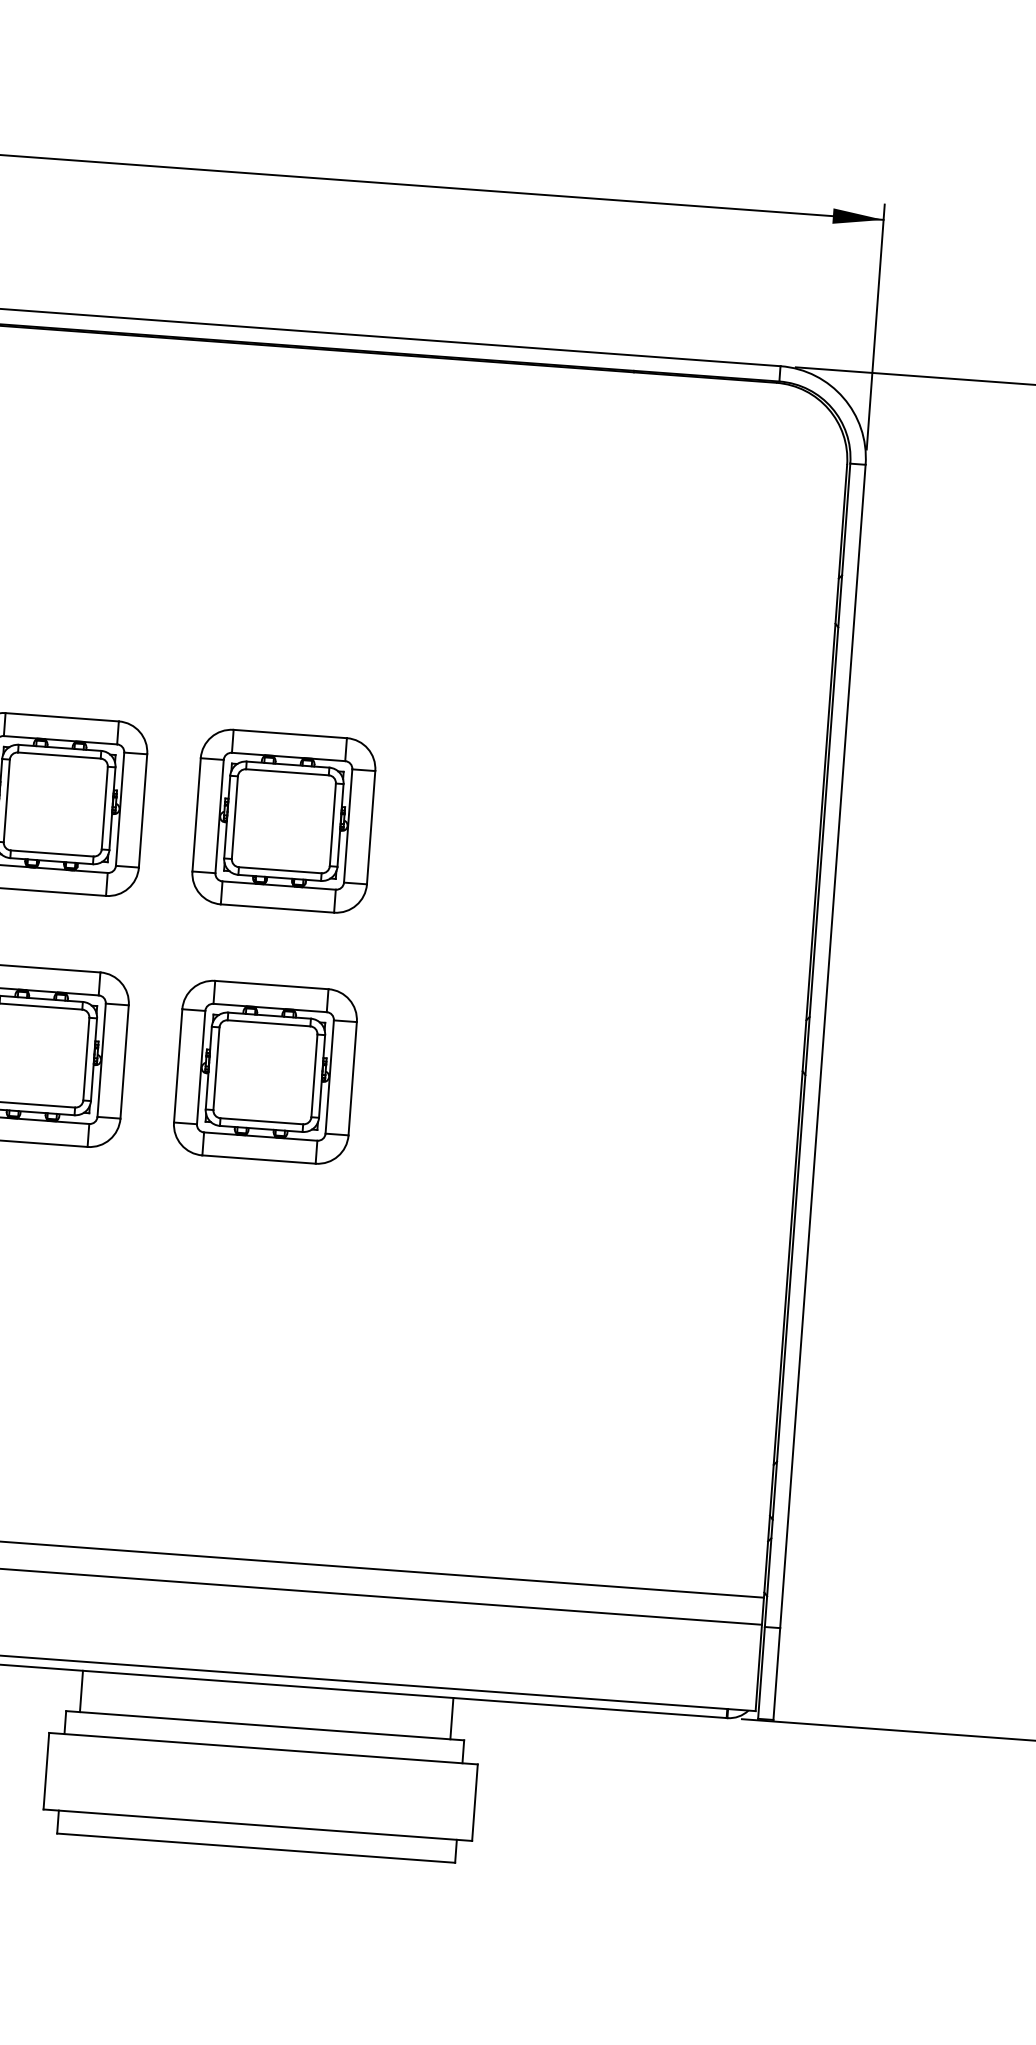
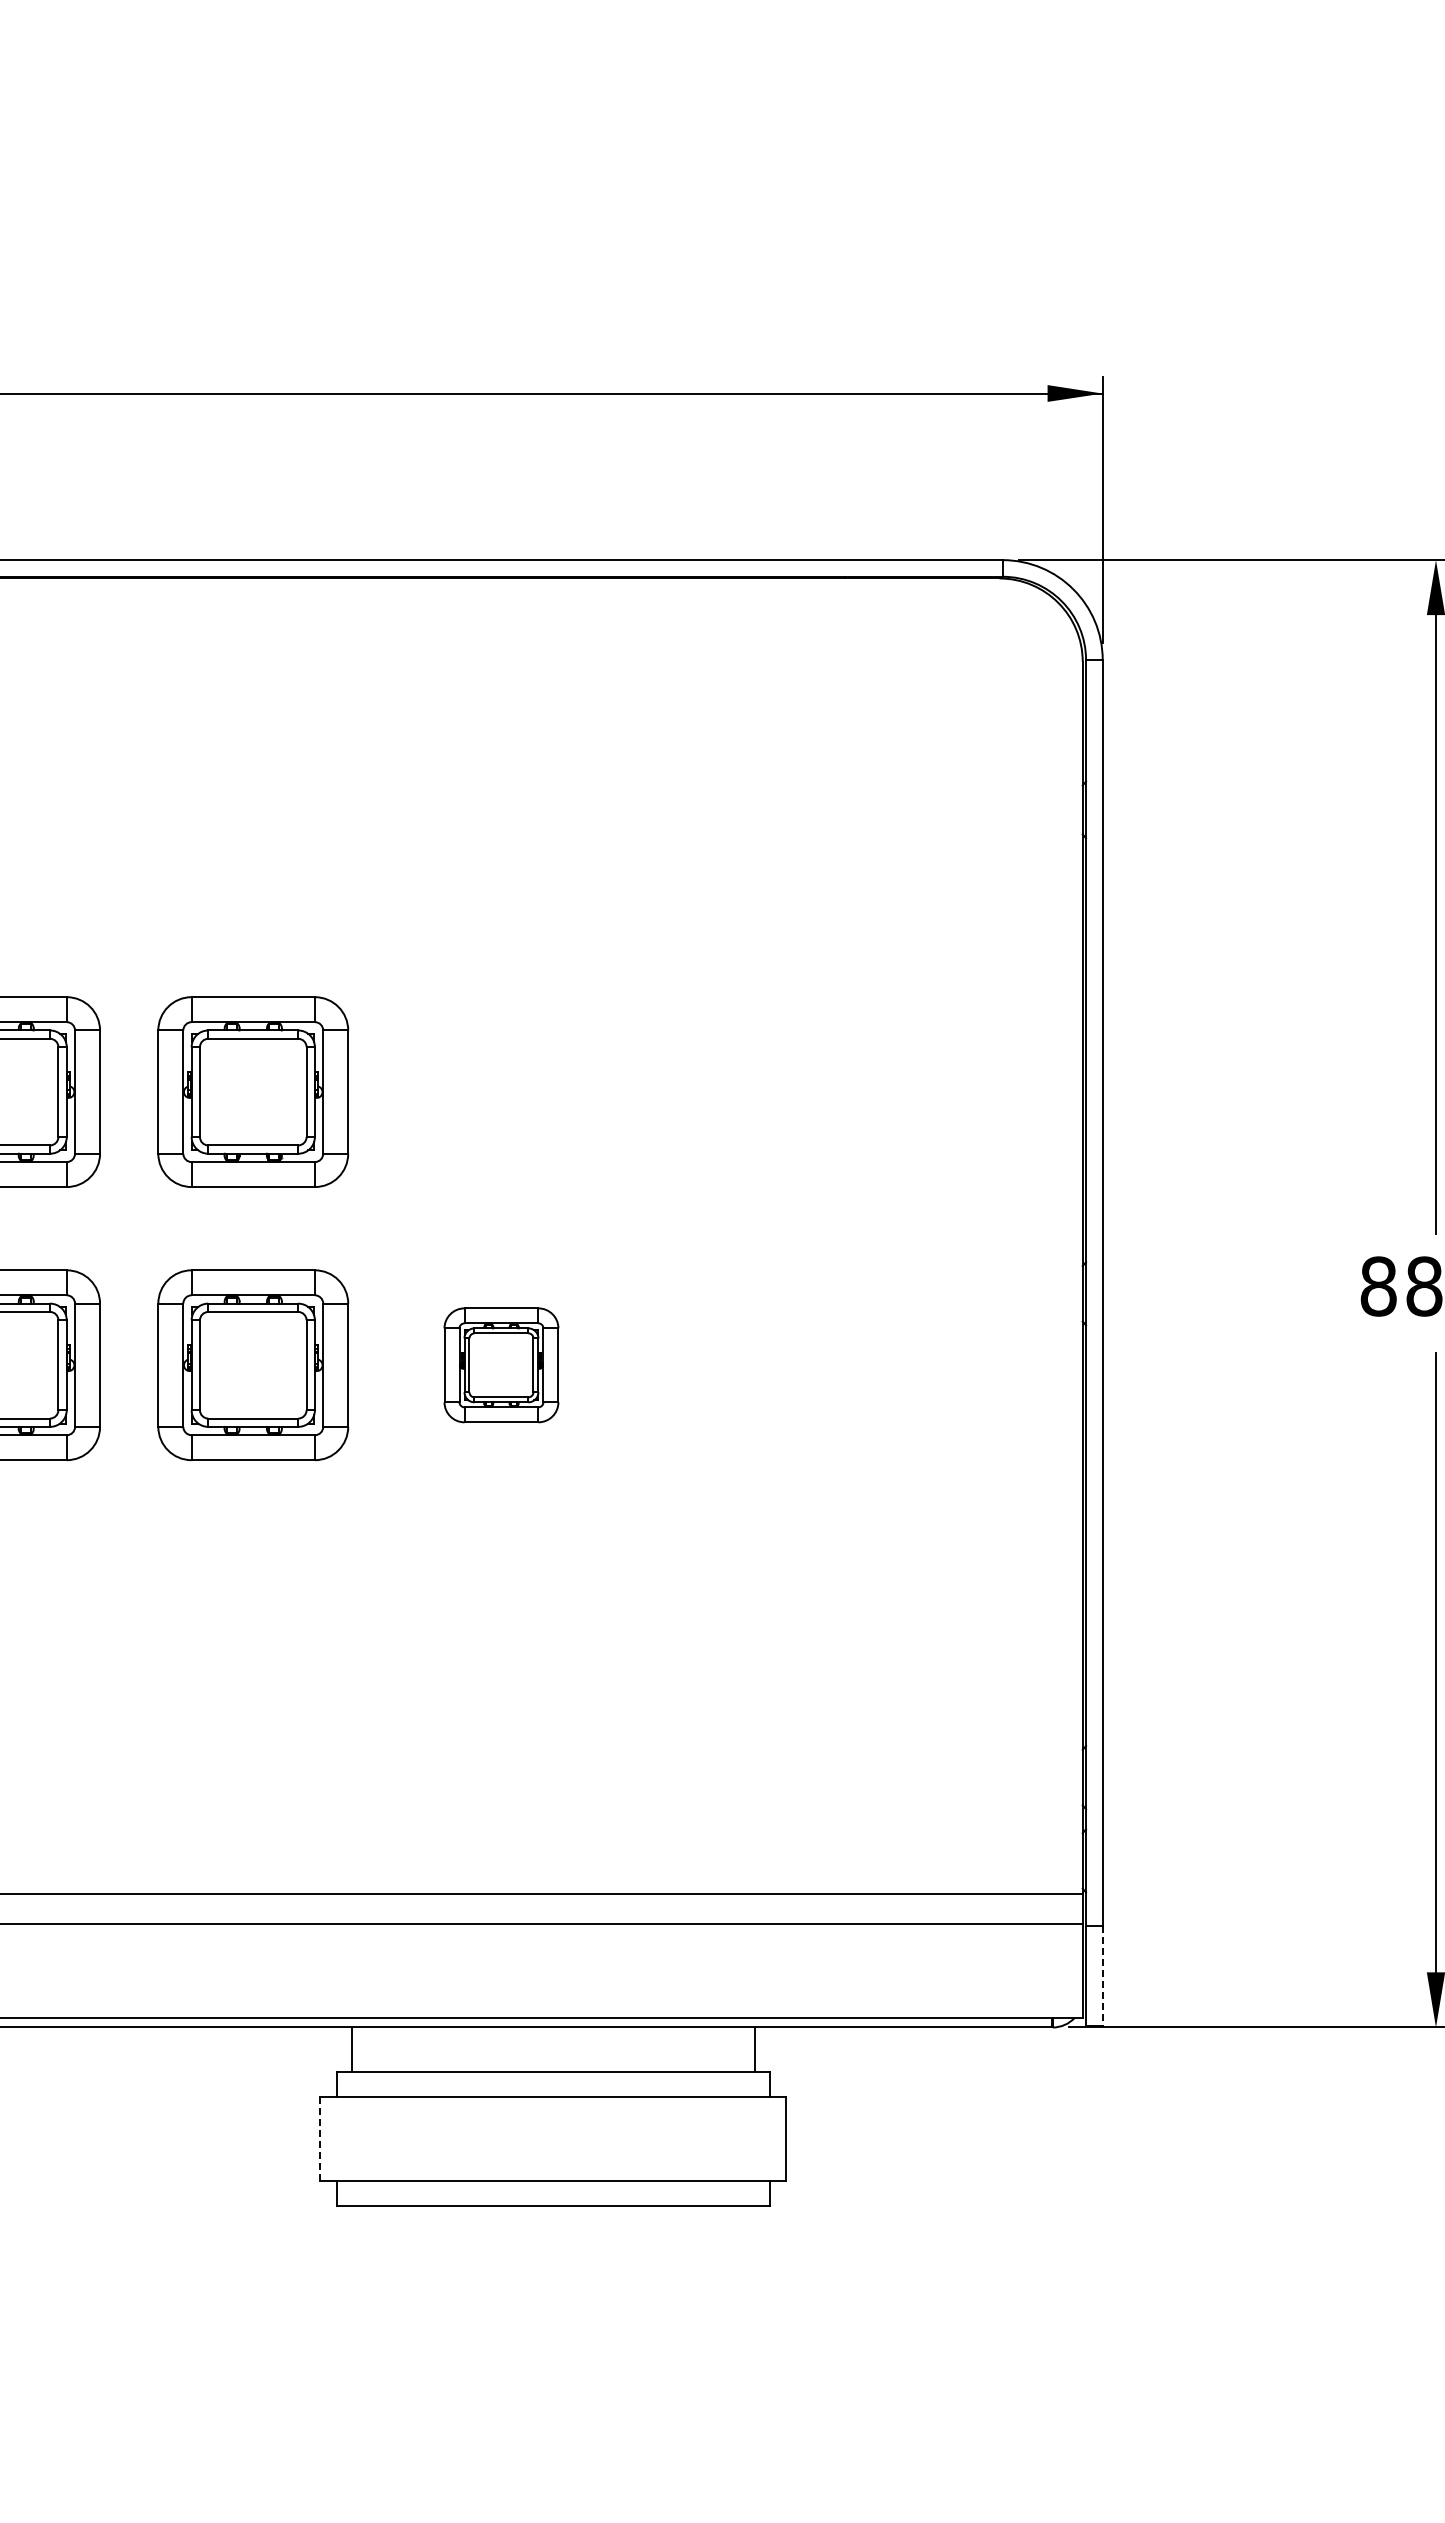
part: (283, 820) -> (501, 1091), removed
part: (265, 1072) -> (501, 1365), size x0.6
line: (776, 1673) -> (1102, 1975), solid -> dashed
line: (45, 1771) -> (319, 2139), solid -> dashed

